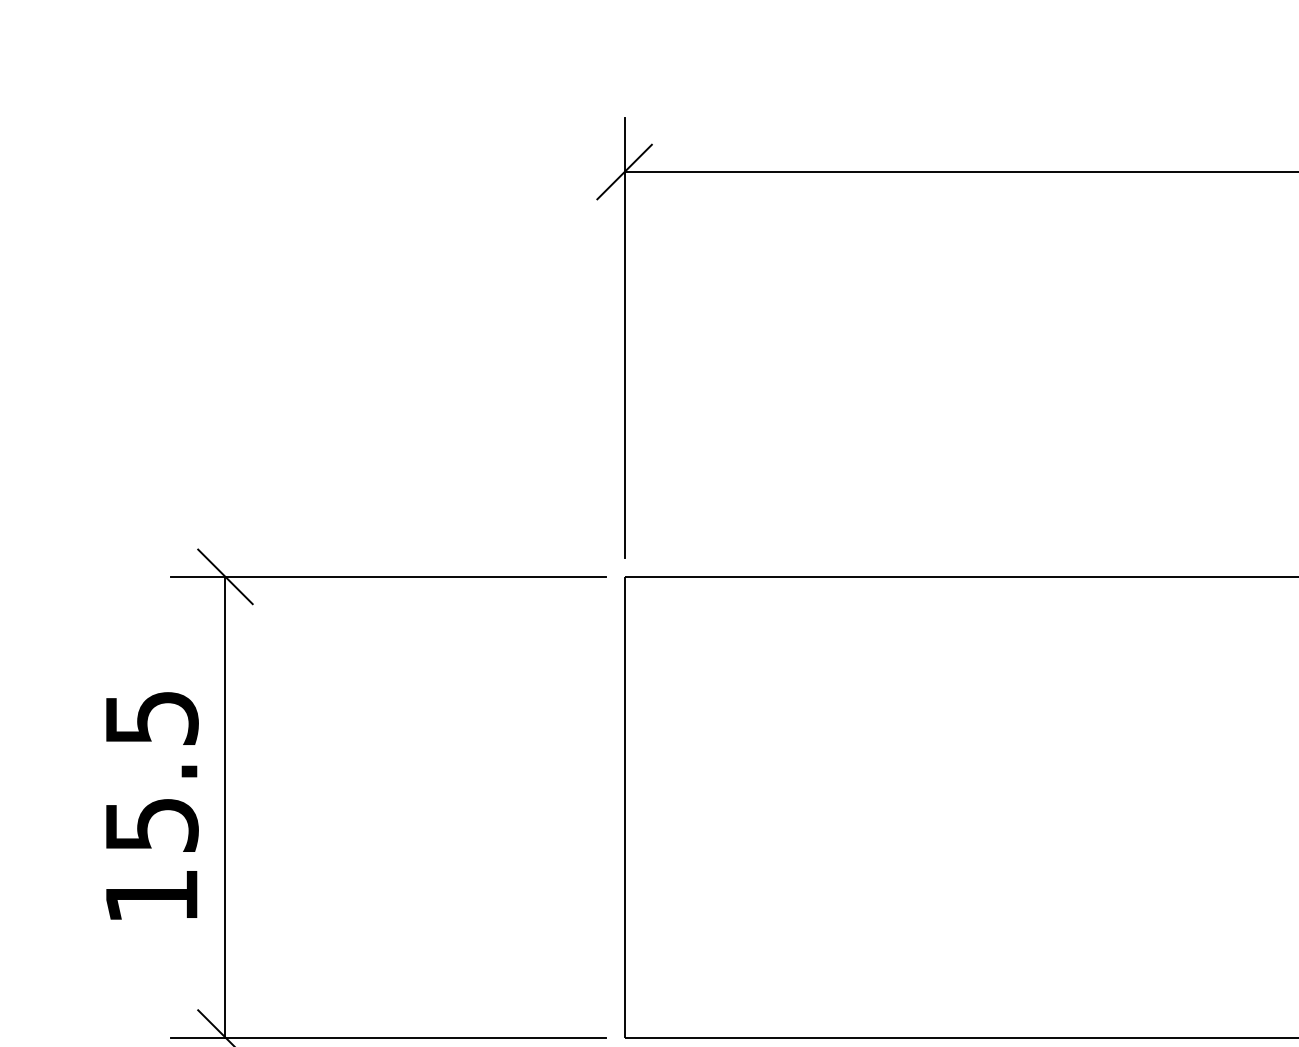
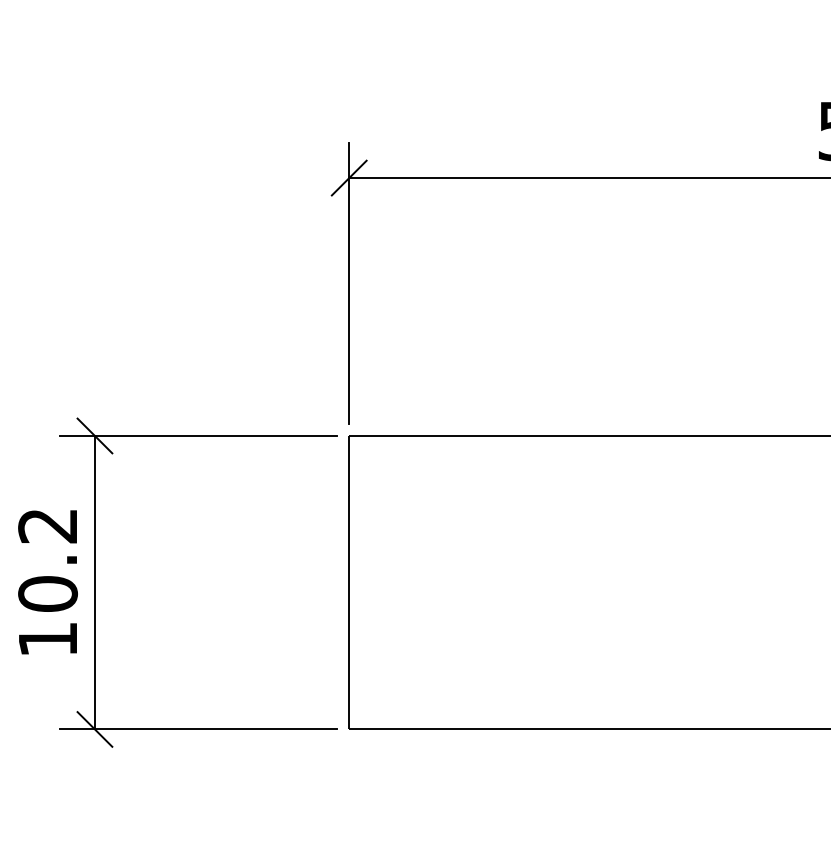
text: (152, 772) -> (48, 560), 15.5 -> 10.2

